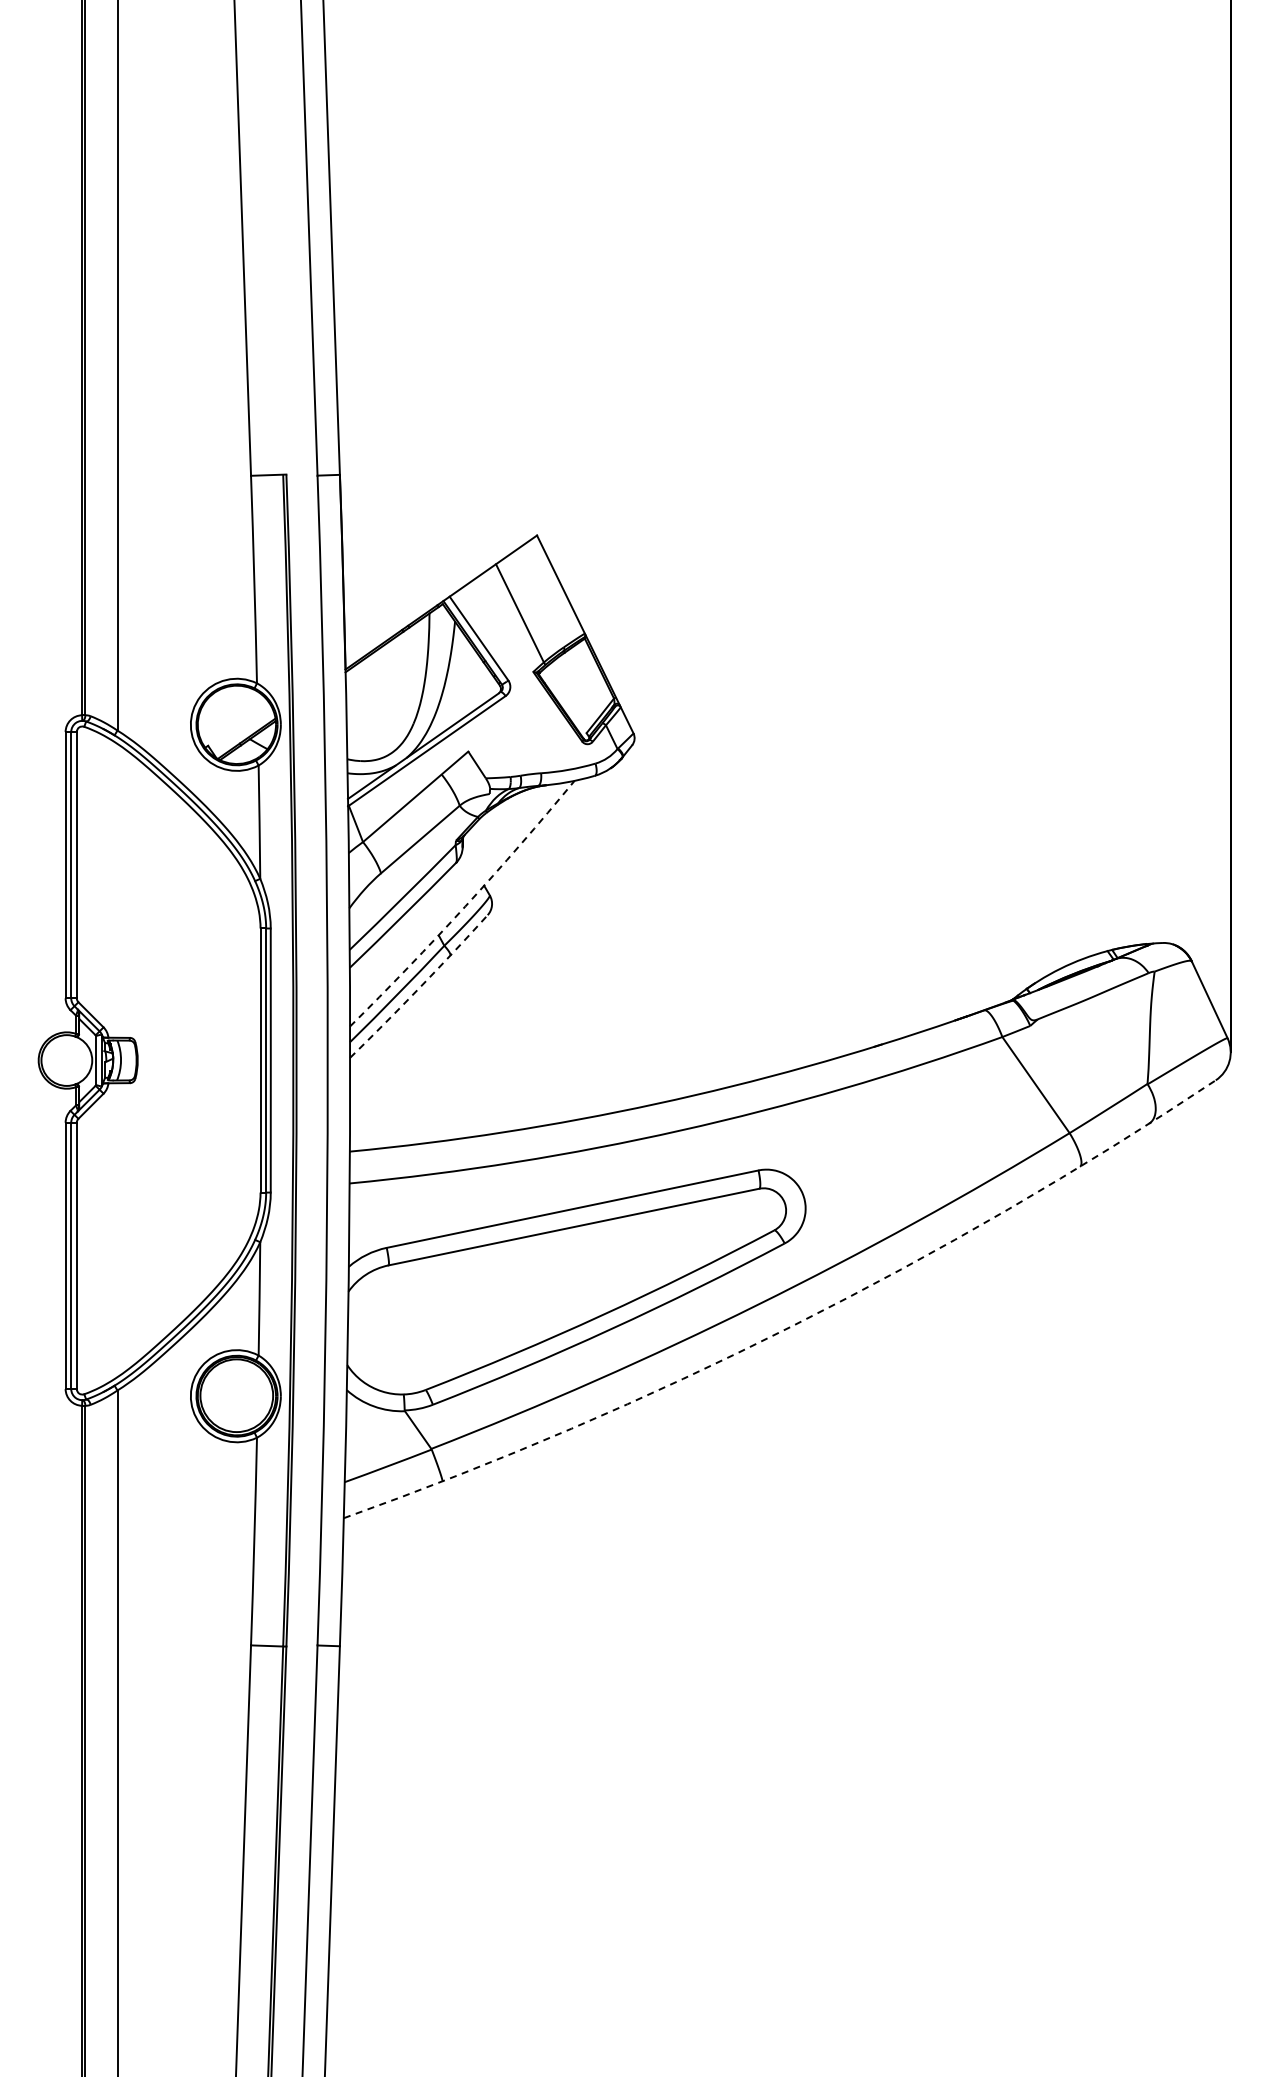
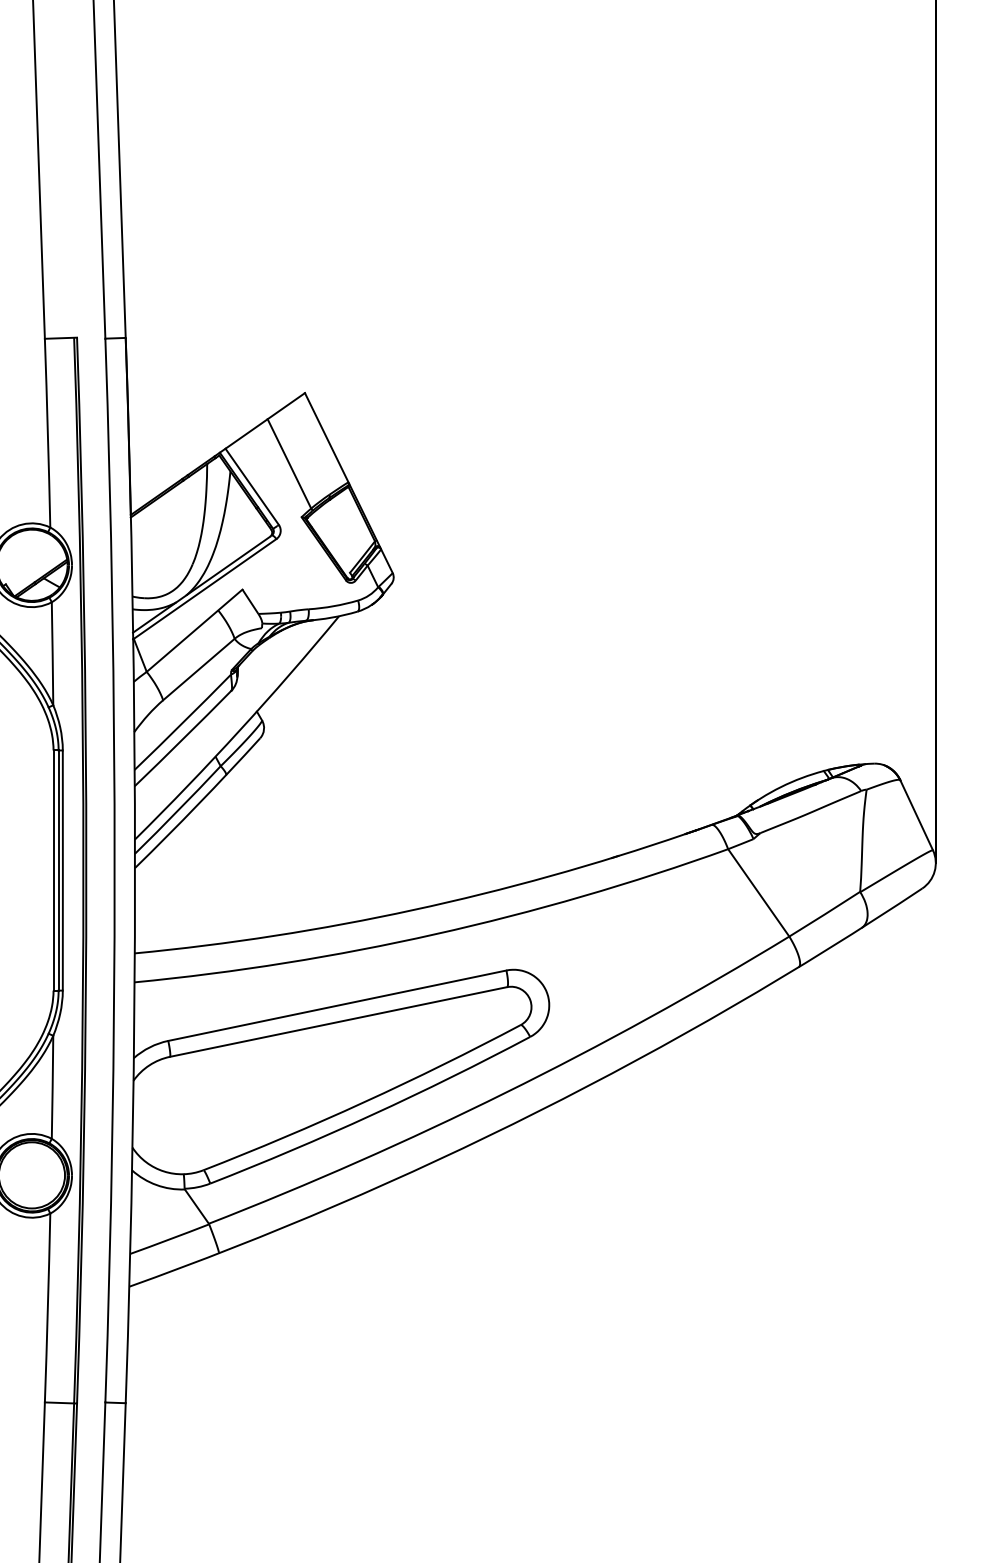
arc: (465, 906) -> (239, 730), dashed -> solid
arc: (419, 987) -> (198, 804), dashed -> solid
arc: (793, 1325) -> (538, 1111), dashed -> solid

